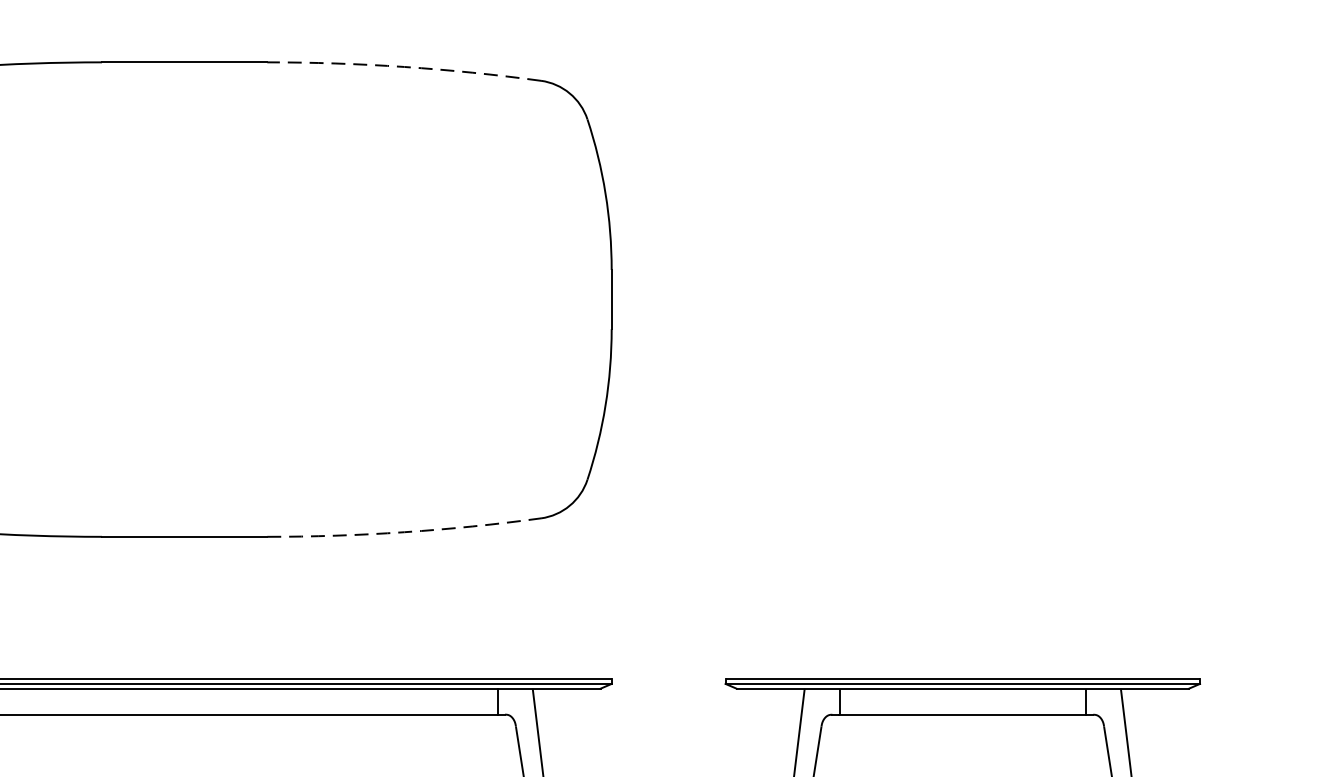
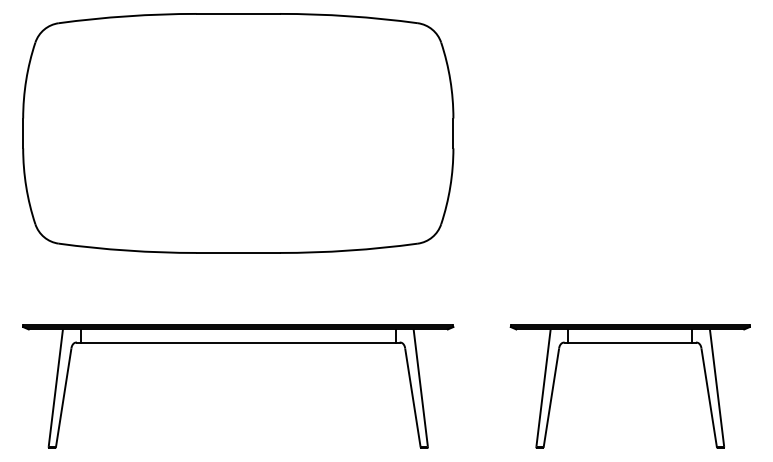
arc: (405, 67) -> (349, 16), dashed -> solid
arc: (405, 531) -> (349, 250), dashed -> solid

